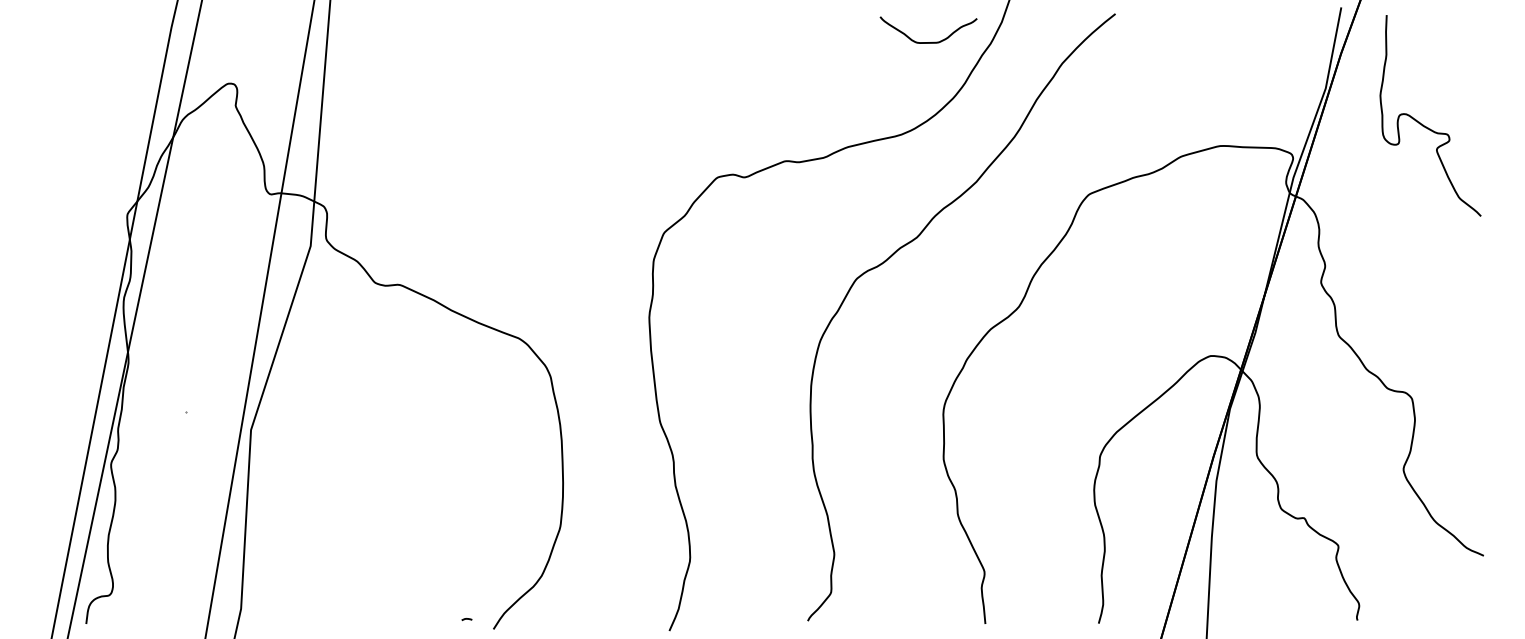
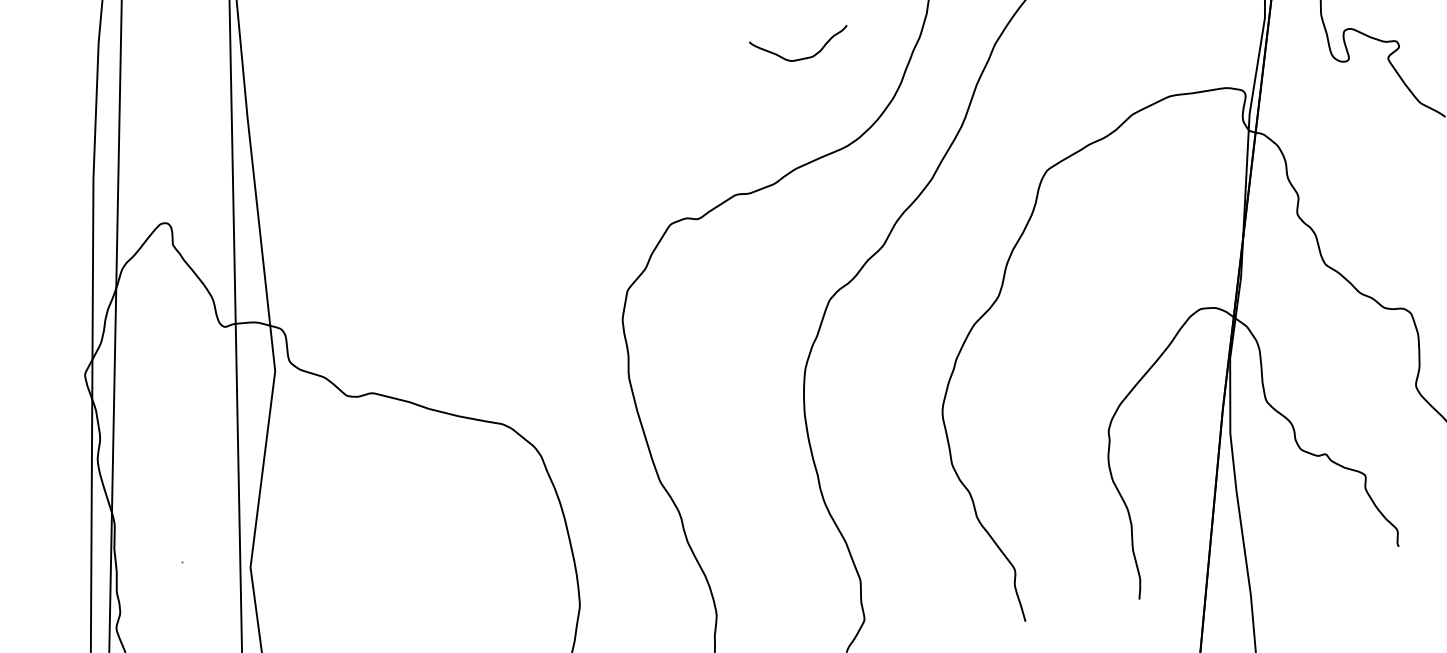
curve: (933, 41) -> (807, 56), moved

